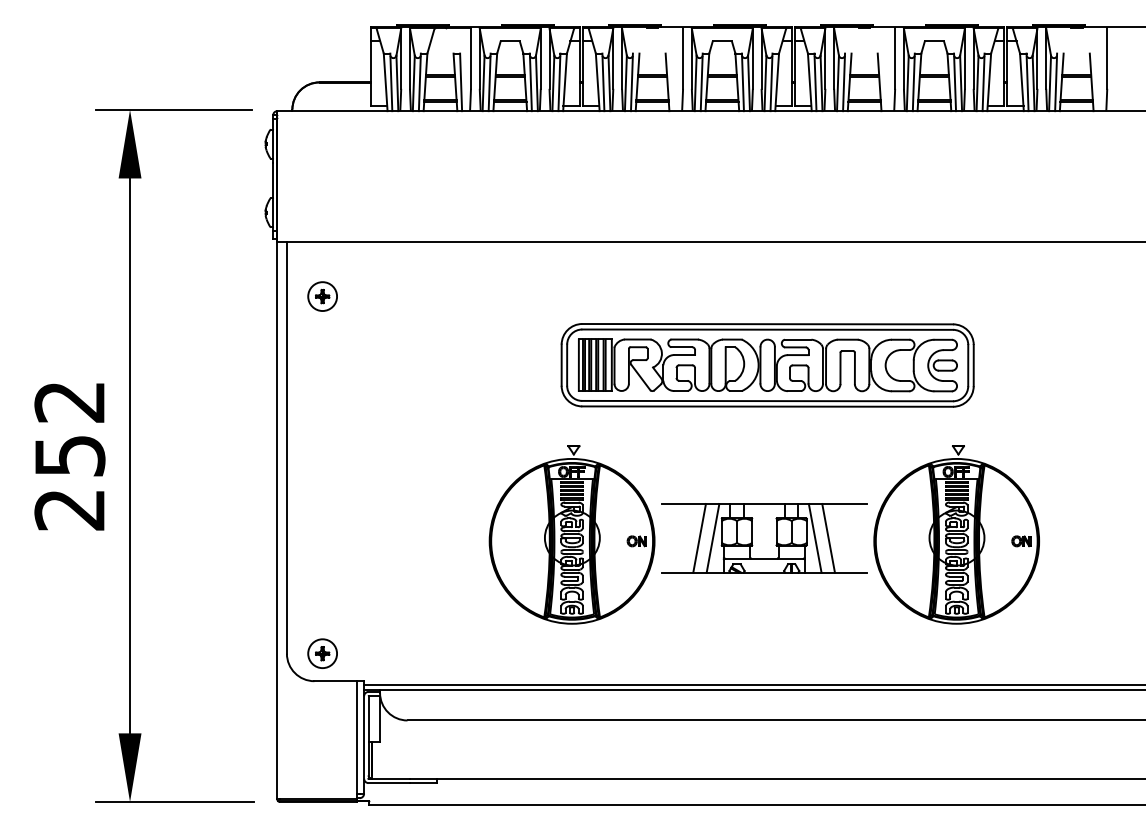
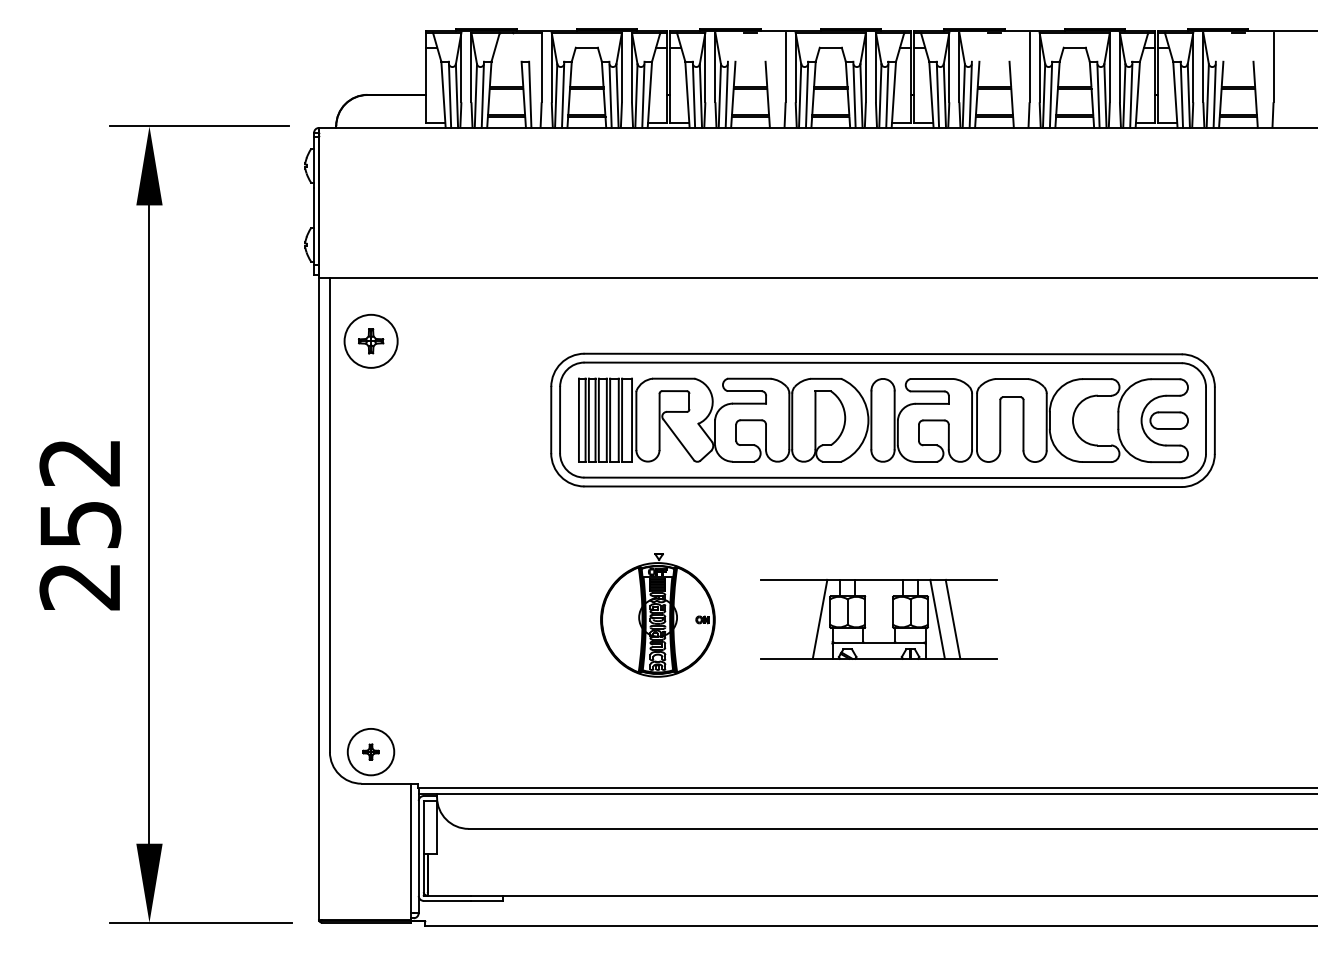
part: (322, 296) -> (370, 341), size x1.6
part: (767, 365) -> (882, 420), size x1.4
part: (571, 534) -> (657, 614), size x0.6
part: (956, 534) -> (1100, 614), removed
line: (699, 538) -> (804, 619), removed
circle: (322, 653) -> (370, 751), size x1.4

